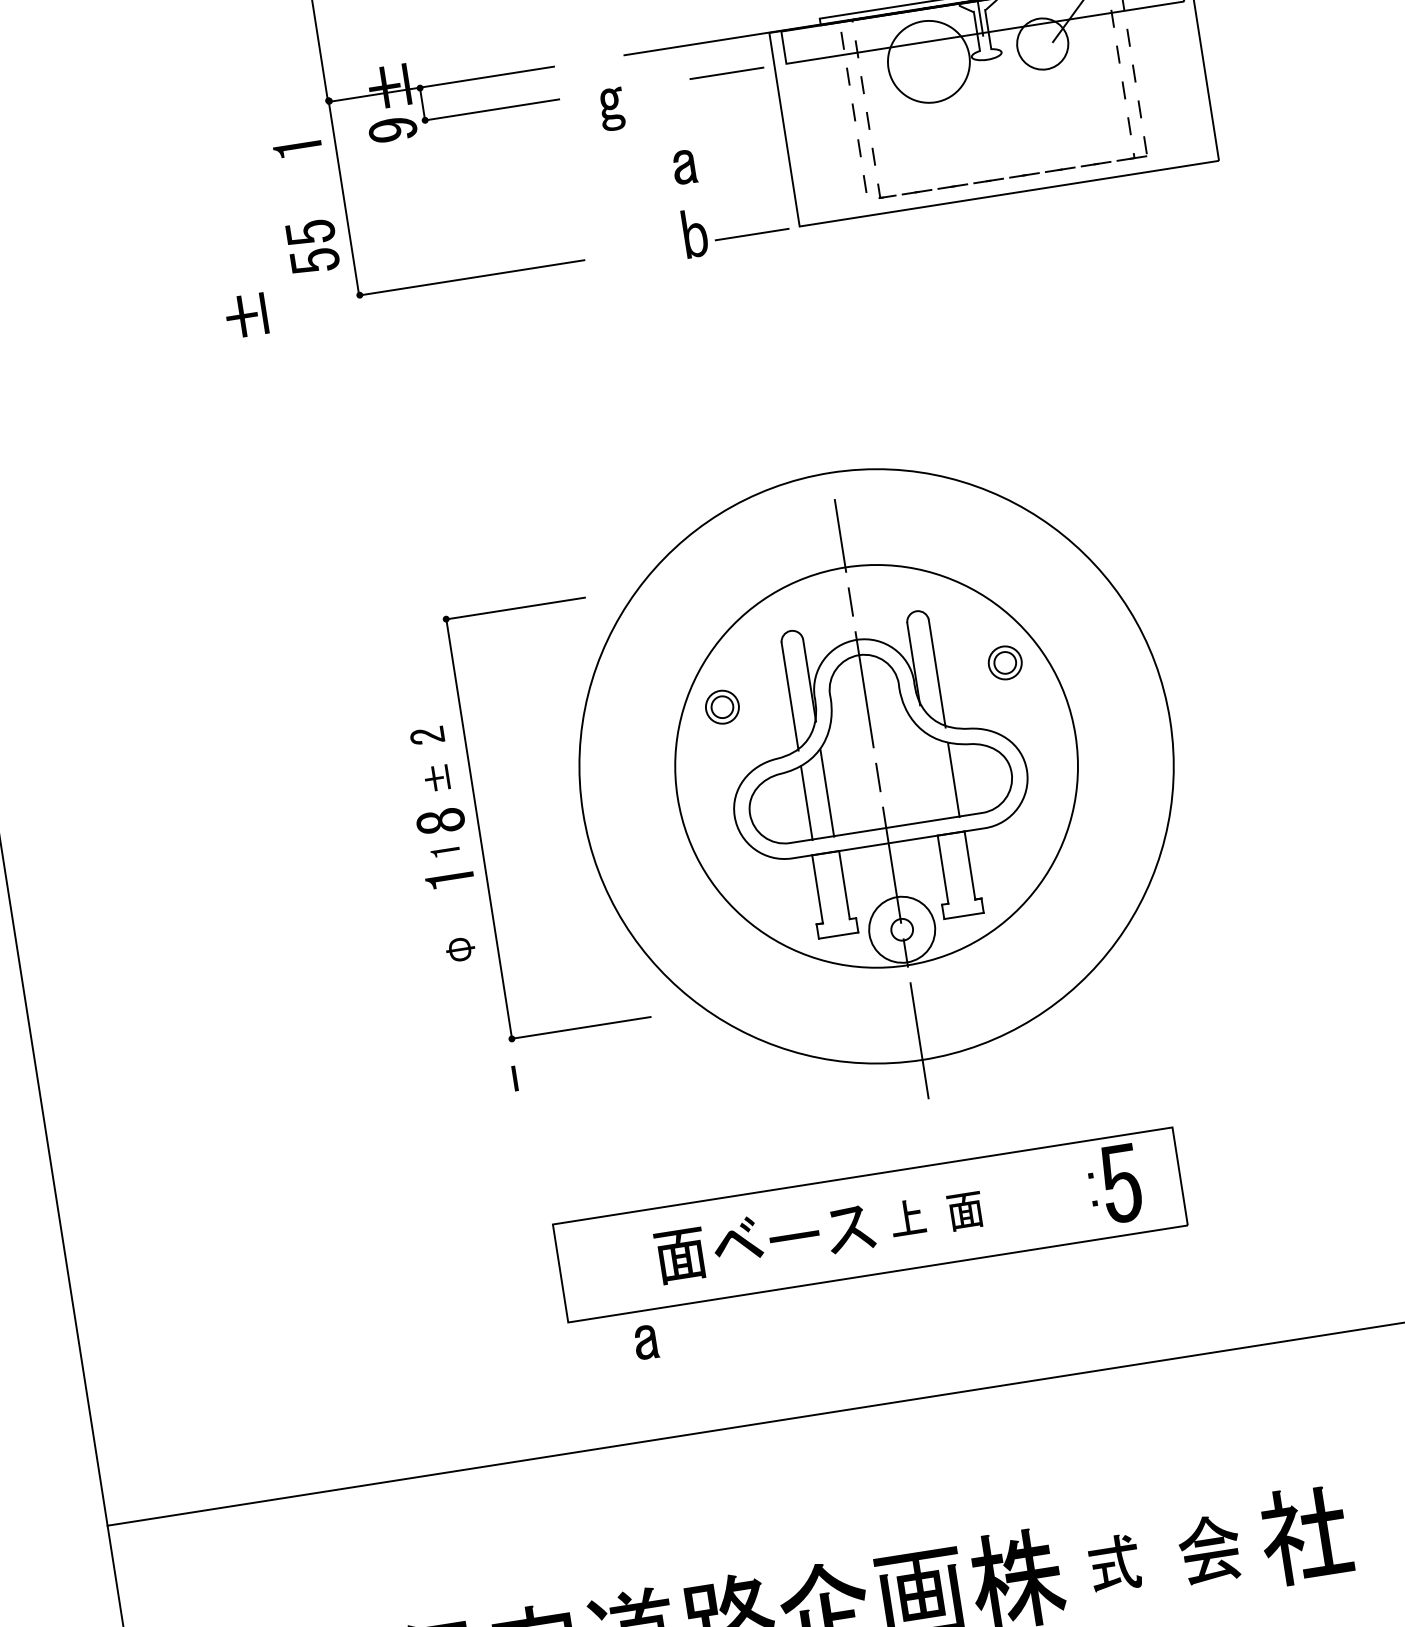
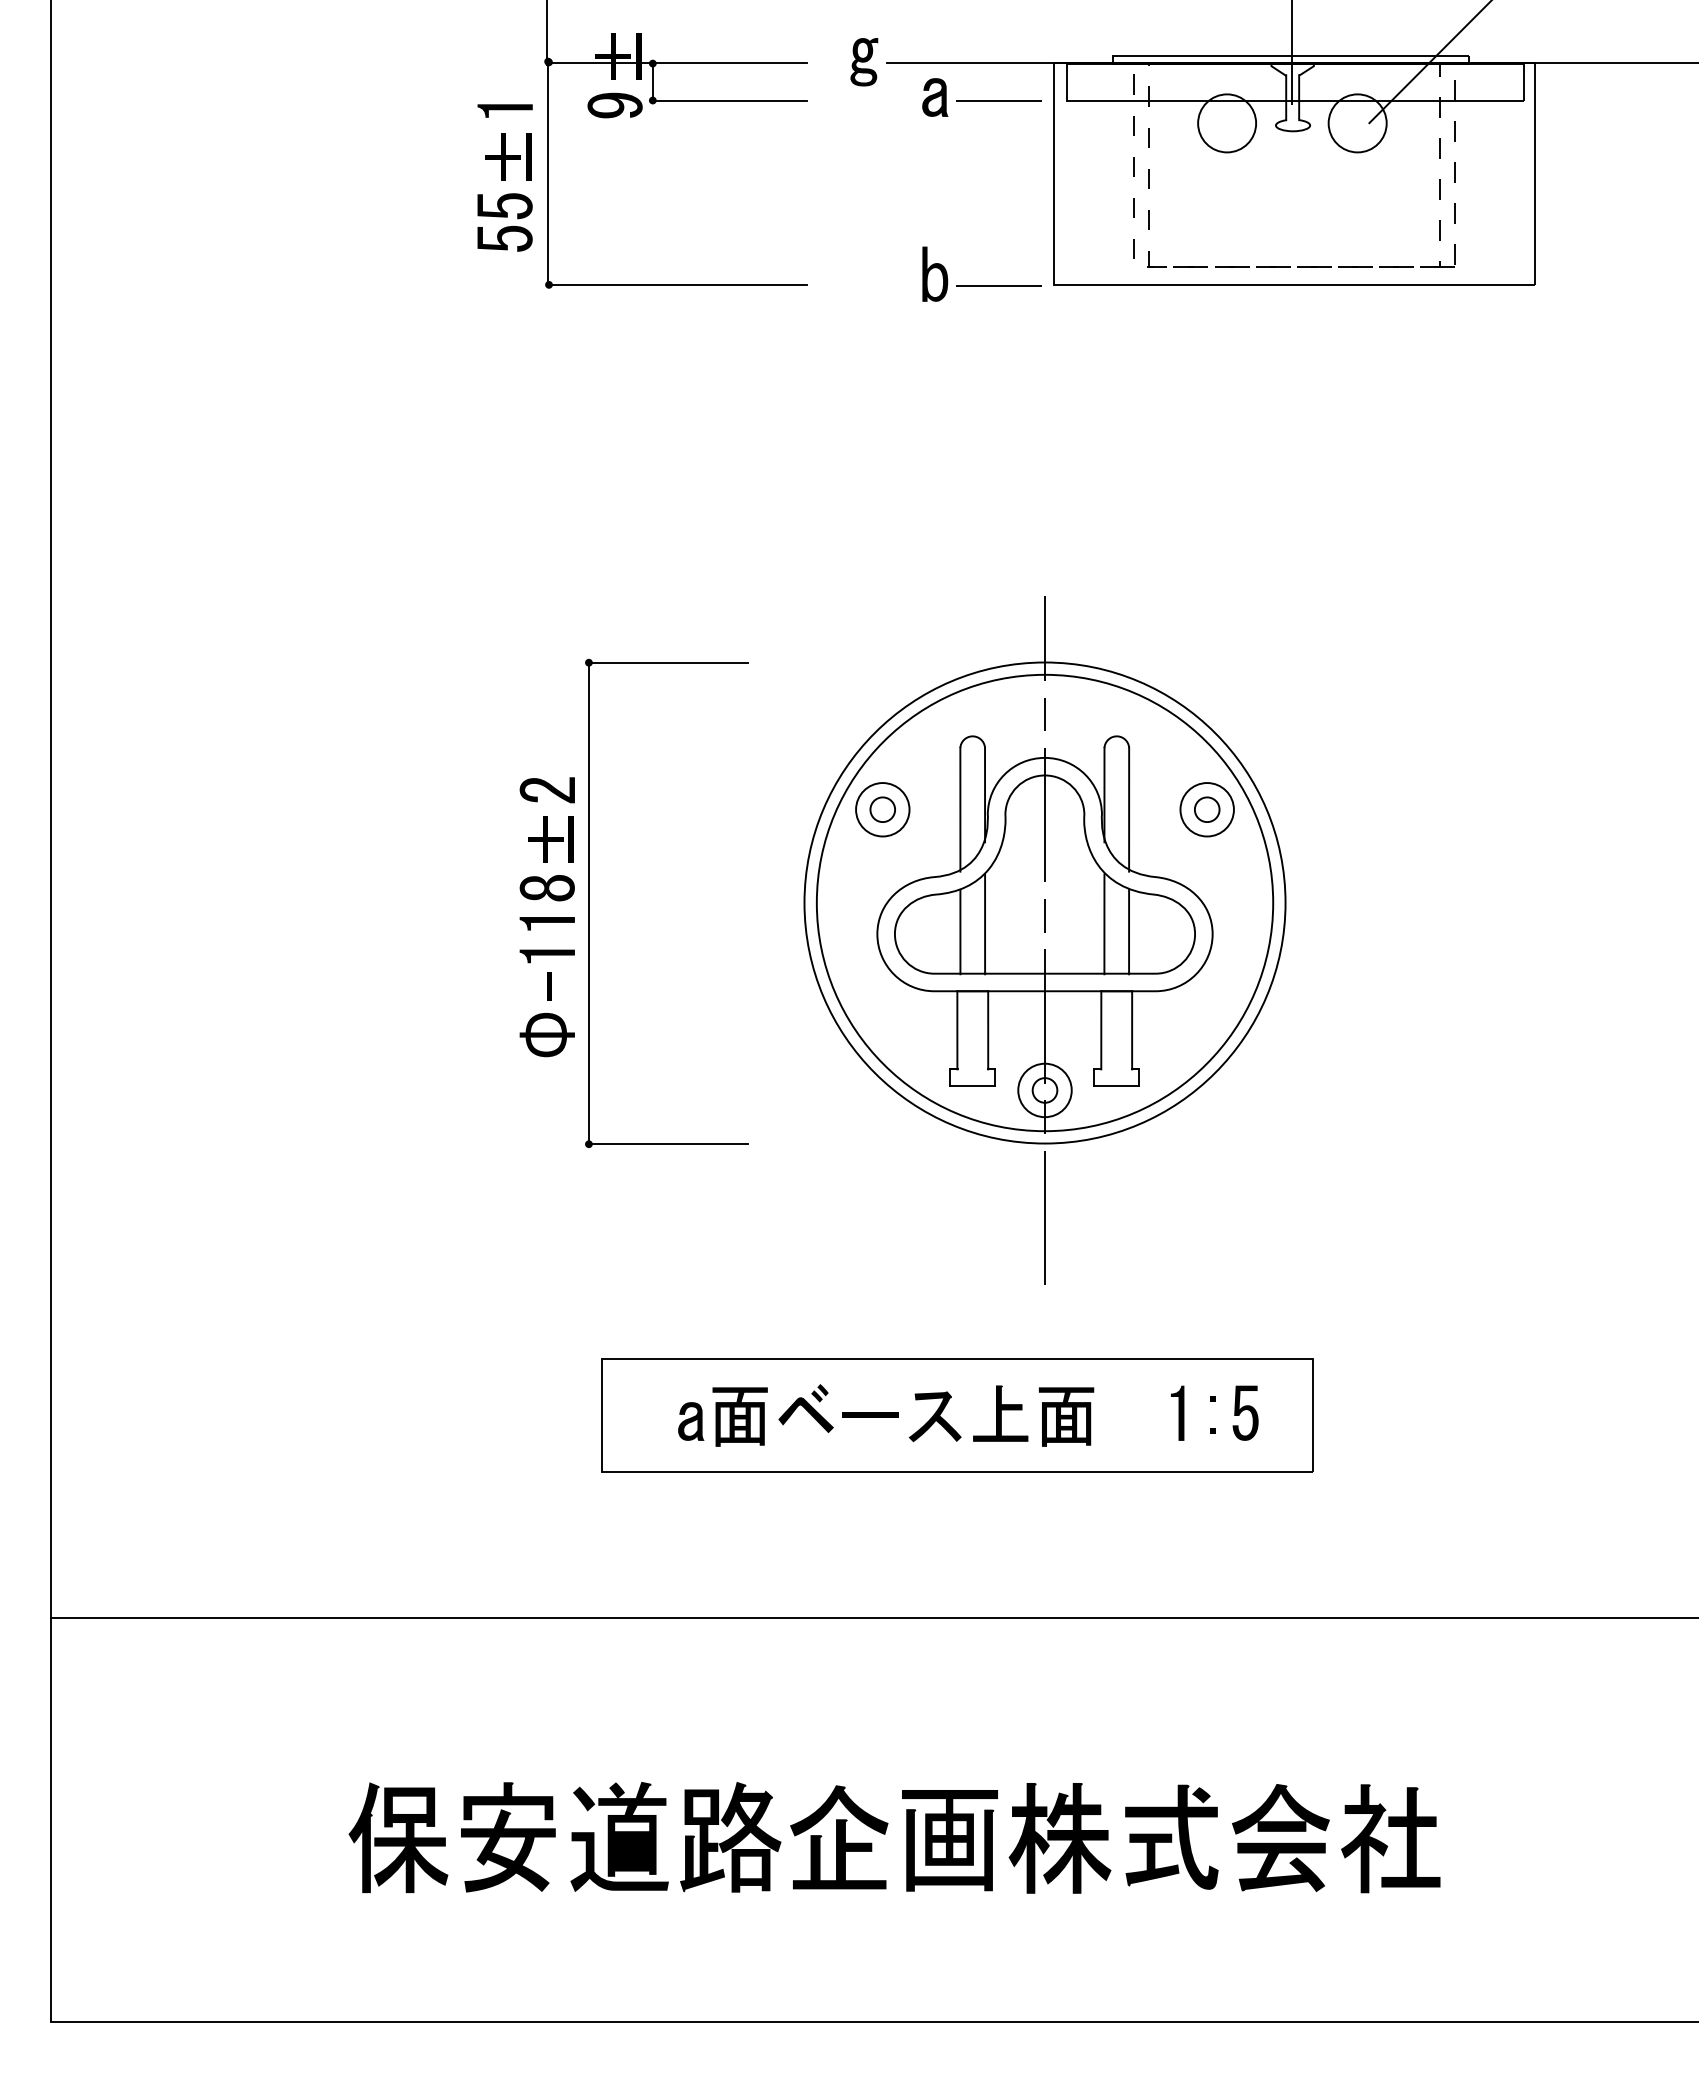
circle: (929, 61) -> (1227, 123), size x0.62
part: (612, 109) -> (864, 62), moved
part: (684, 167) -> (935, 97), moved
part: (246, 315) -> (508, 156), moved
circle: (1004, 662) -> (1206, 809), size x1.43
circle: (722, 707) -> (882, 809), size x1.43
part: (426, 736) -> (546, 790), size x1.43
circle: (876, 765) -> (1044, 902), size x0.71
line: (931, 776) -> (1104, 924), added
part: (436, 778) -> (550, 839), size x1.67
part: (444, 852) -> (546, 923), size x1.67
circle: (901, 929) -> (1044, 1090), size x0.71
part: (460, 949) -> (546, 1035), size x1.67
line: (515, 1078) -> (549, 986), moved
part: (1120, 1183) -> (1245, 1412), size x0.62
fill: (1061, 1192) -> (1177, 1412), added
part: (965, 1211) -> (1066, 1416), size x1.43
part: (907, 1217) -> (1000, 1413), size x1.43
part: (646, 1342) -> (691, 1421), moved
part: (1209, 1548) -> (1280, 1837), size x1.43
part: (1114, 1562) -> (1171, 1836), size x1.67

